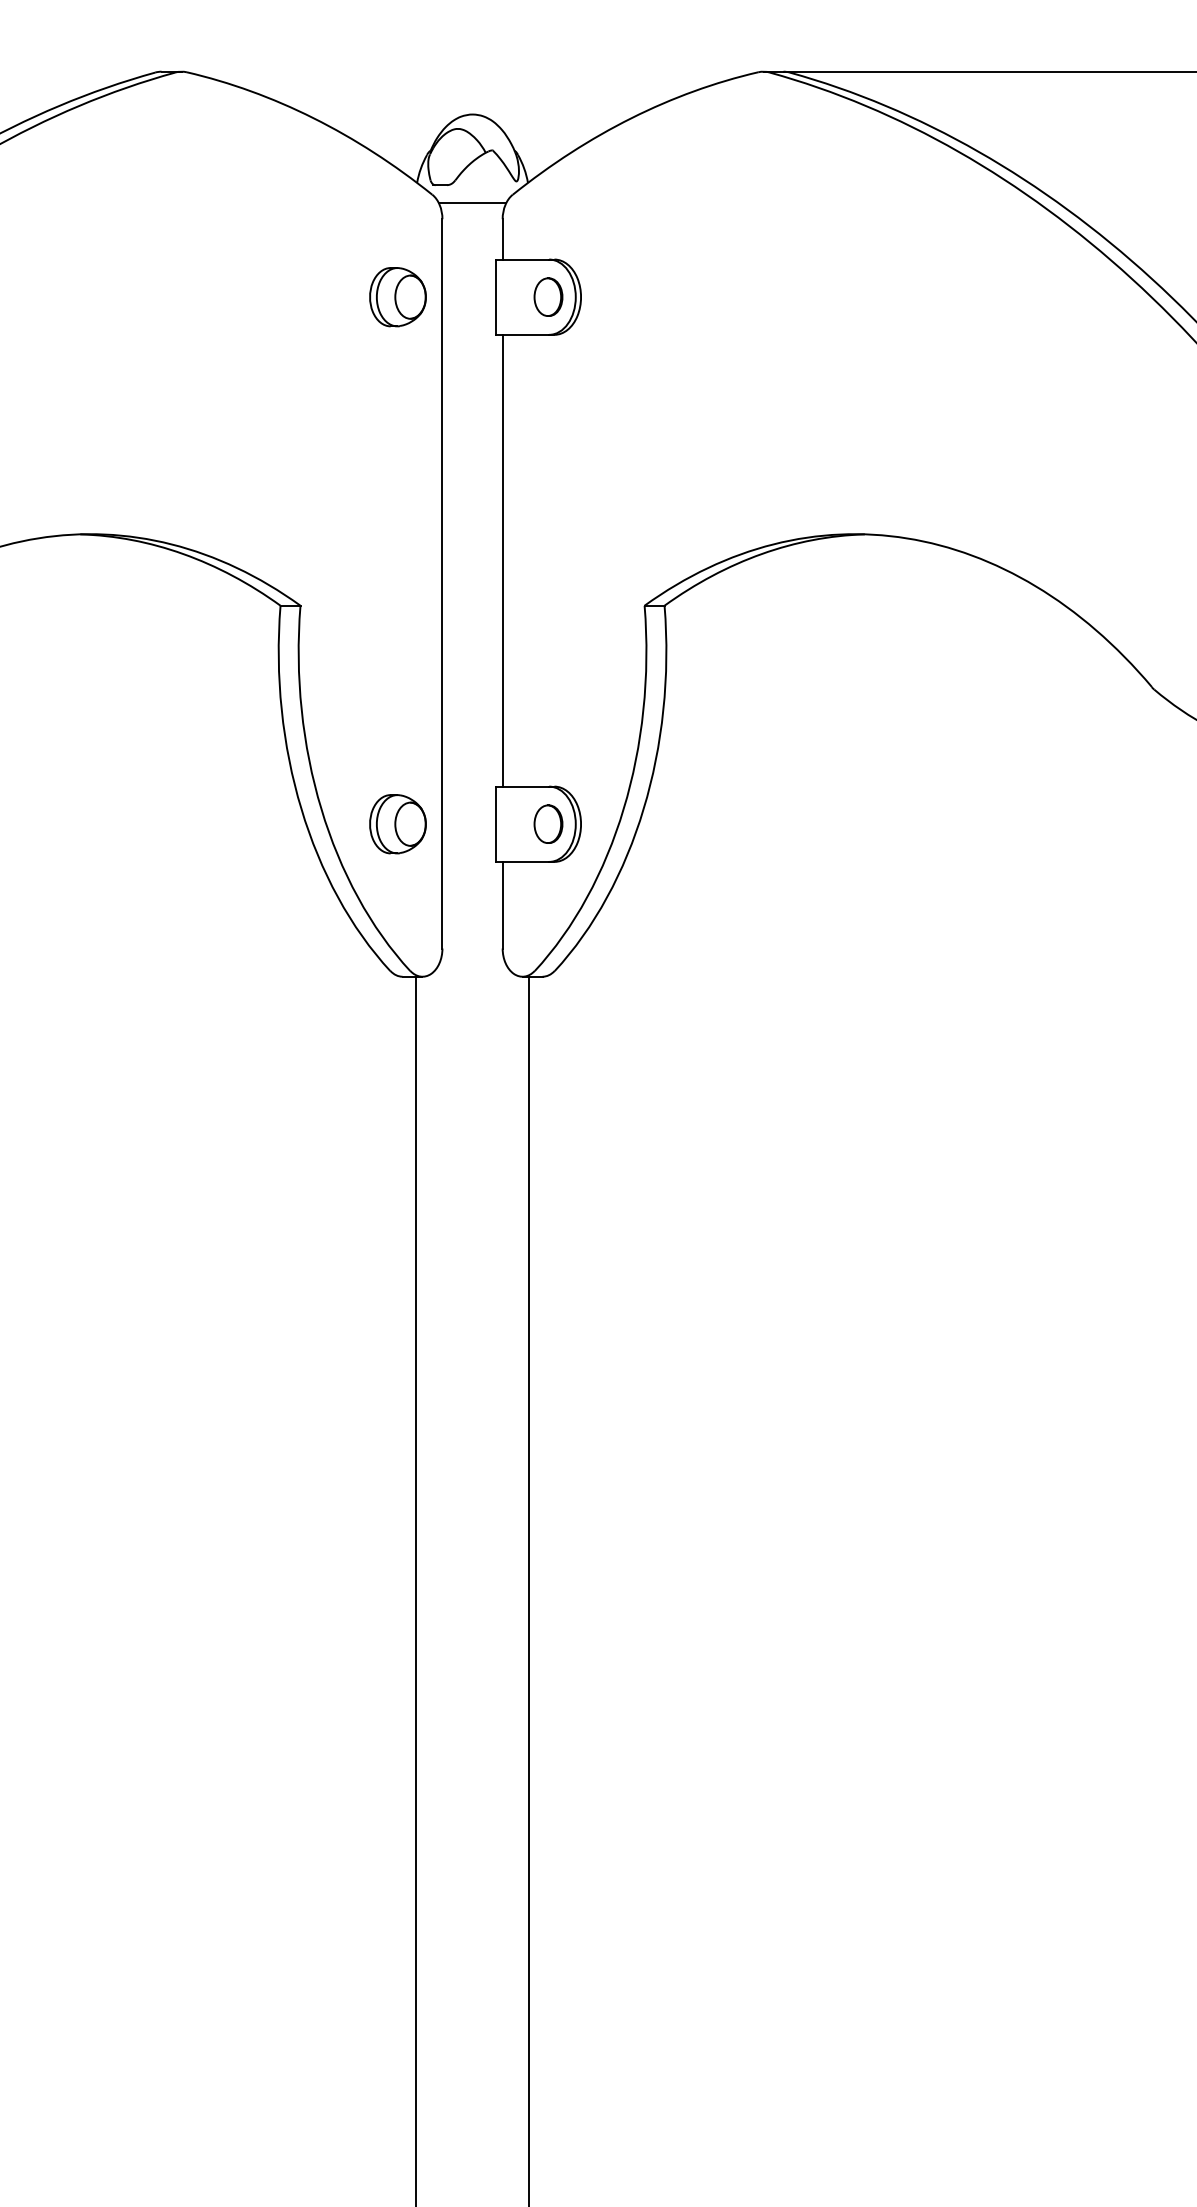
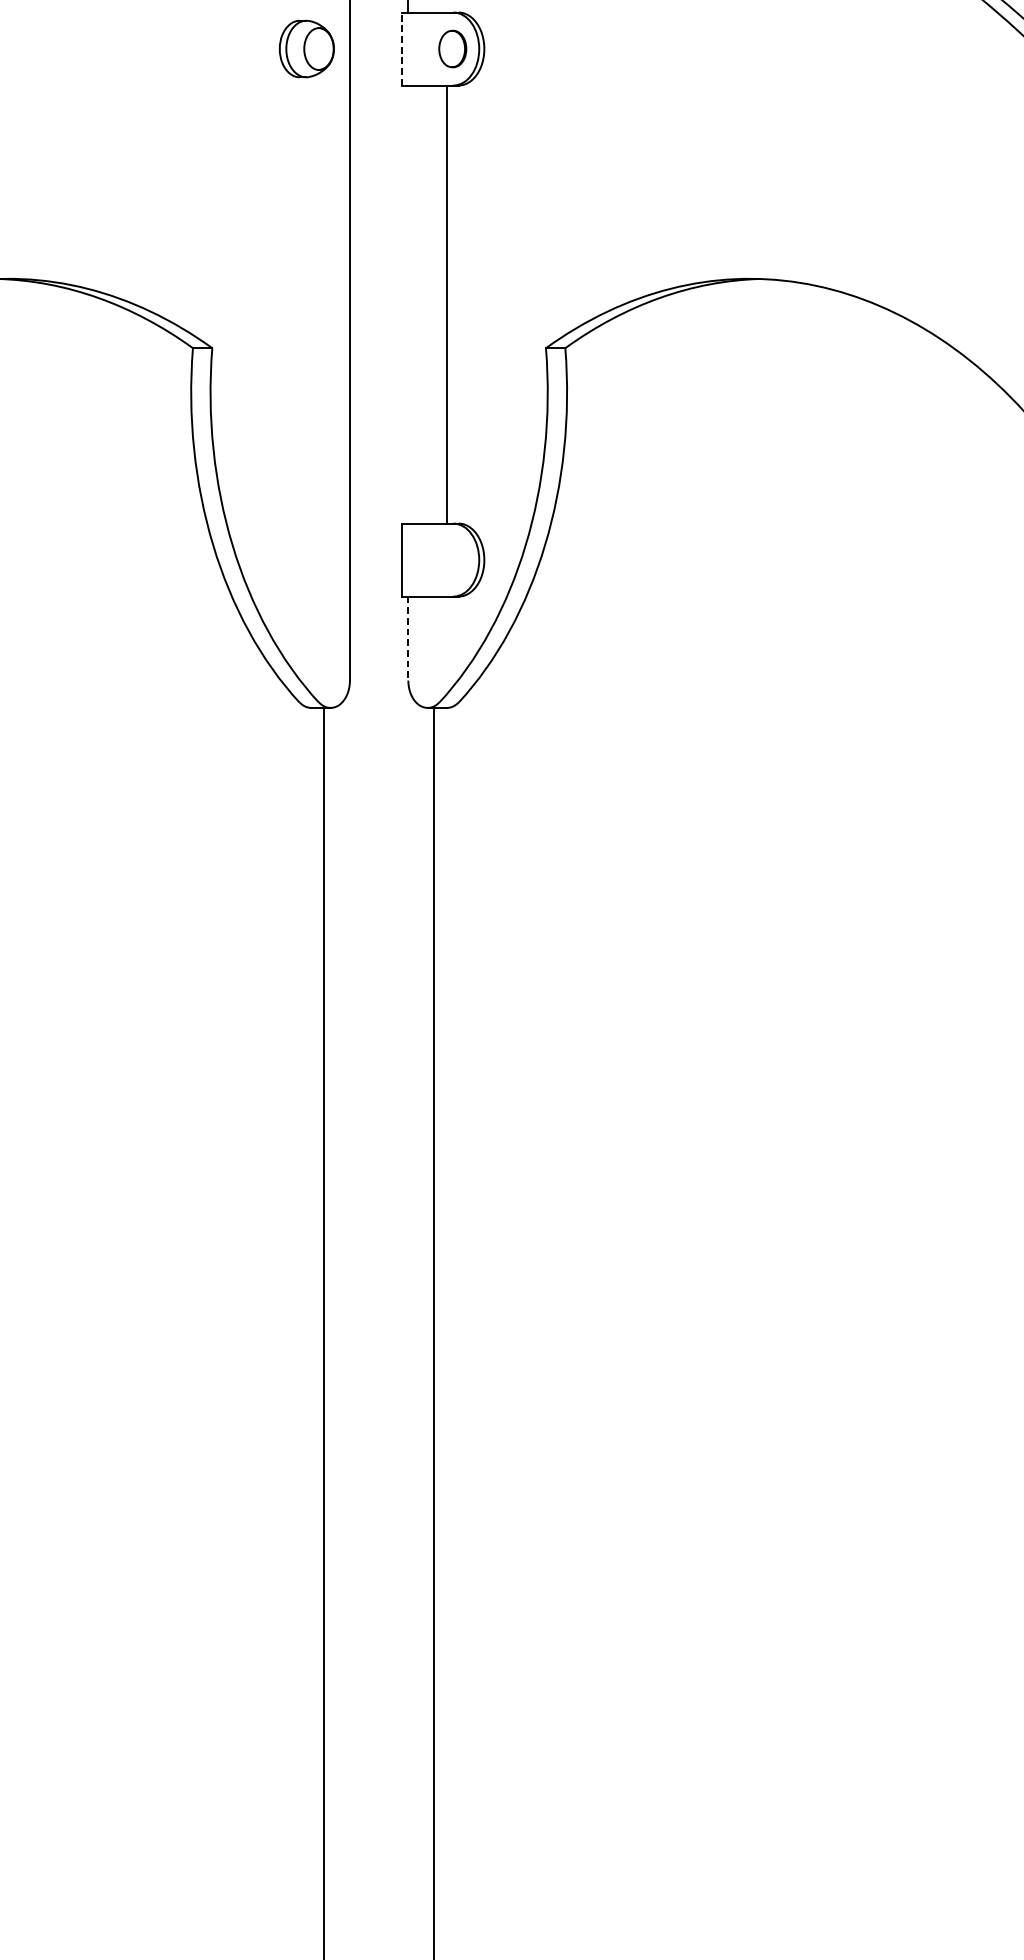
line: (495, 297) -> (401, 49), solid -> dashed
line: (502, 560) -> (446, 304), moved
part: (548, 823) -> (452, 559), removed
part: (397, 824) -> (306, 560), removed
line: (502, 905) -> (408, 638), solid -> dashed

